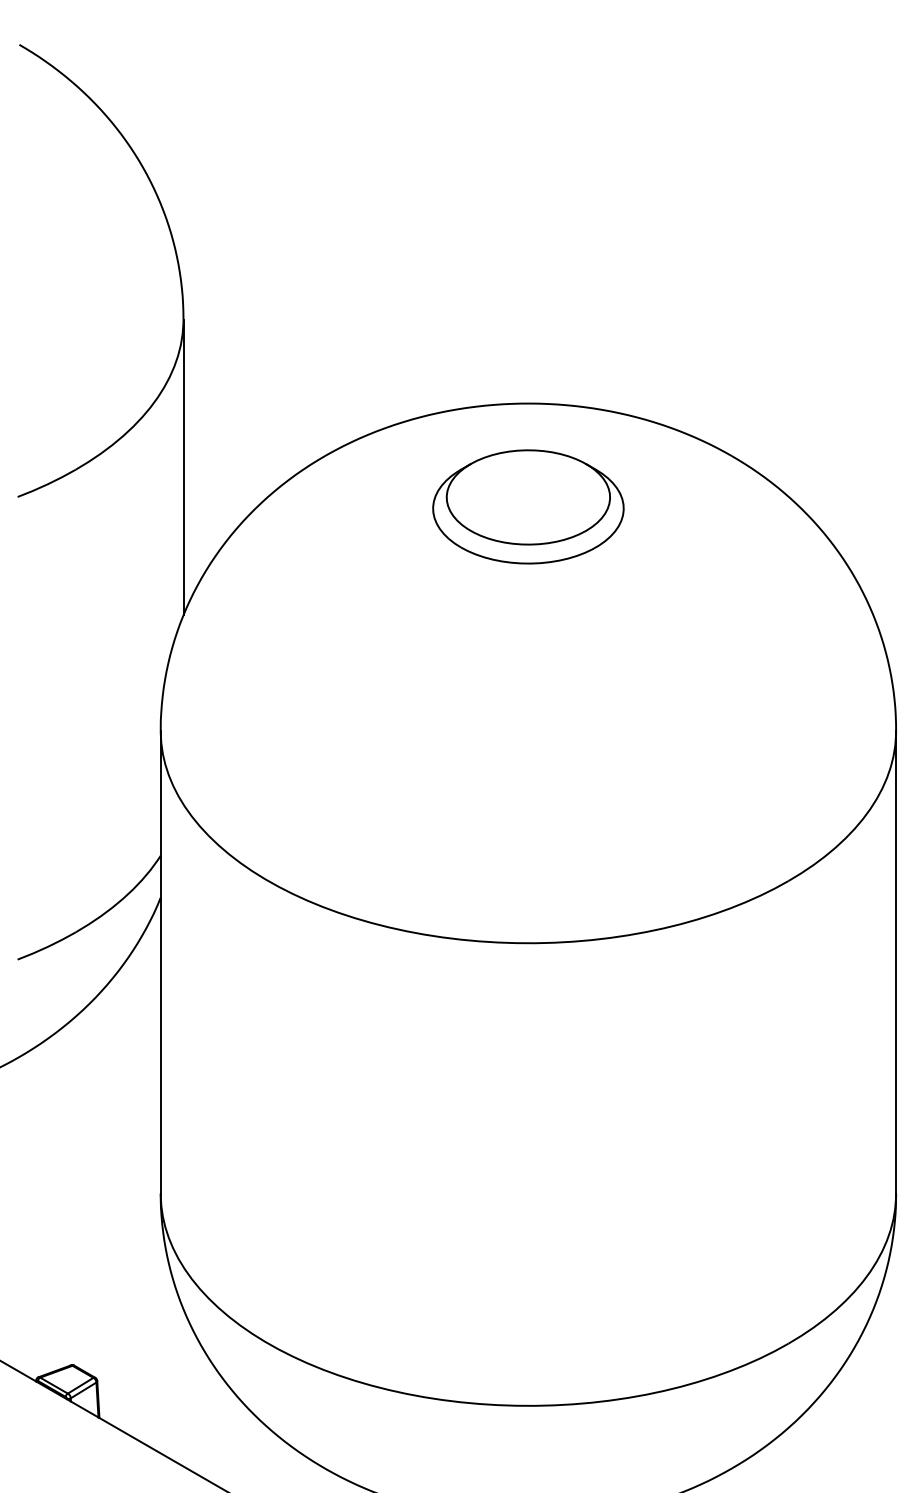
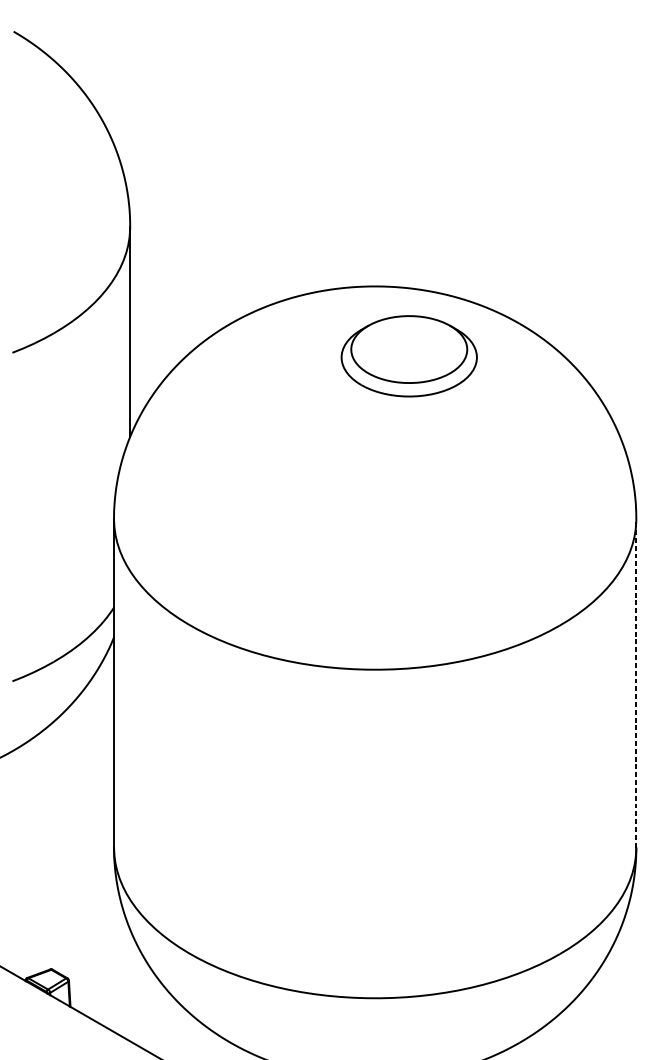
part: (528, 506) -> (409, 356), moved
line: (896, 961) -> (636, 682), solid -> dashed

